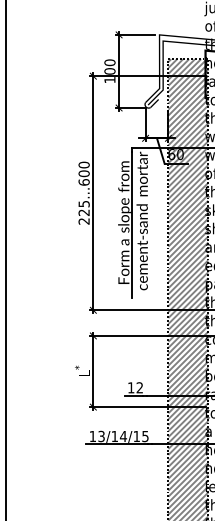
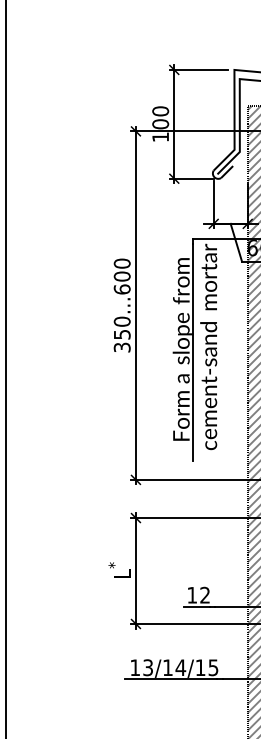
text: (83, 212) -> (121, 334), 225...600 -> 350...600

